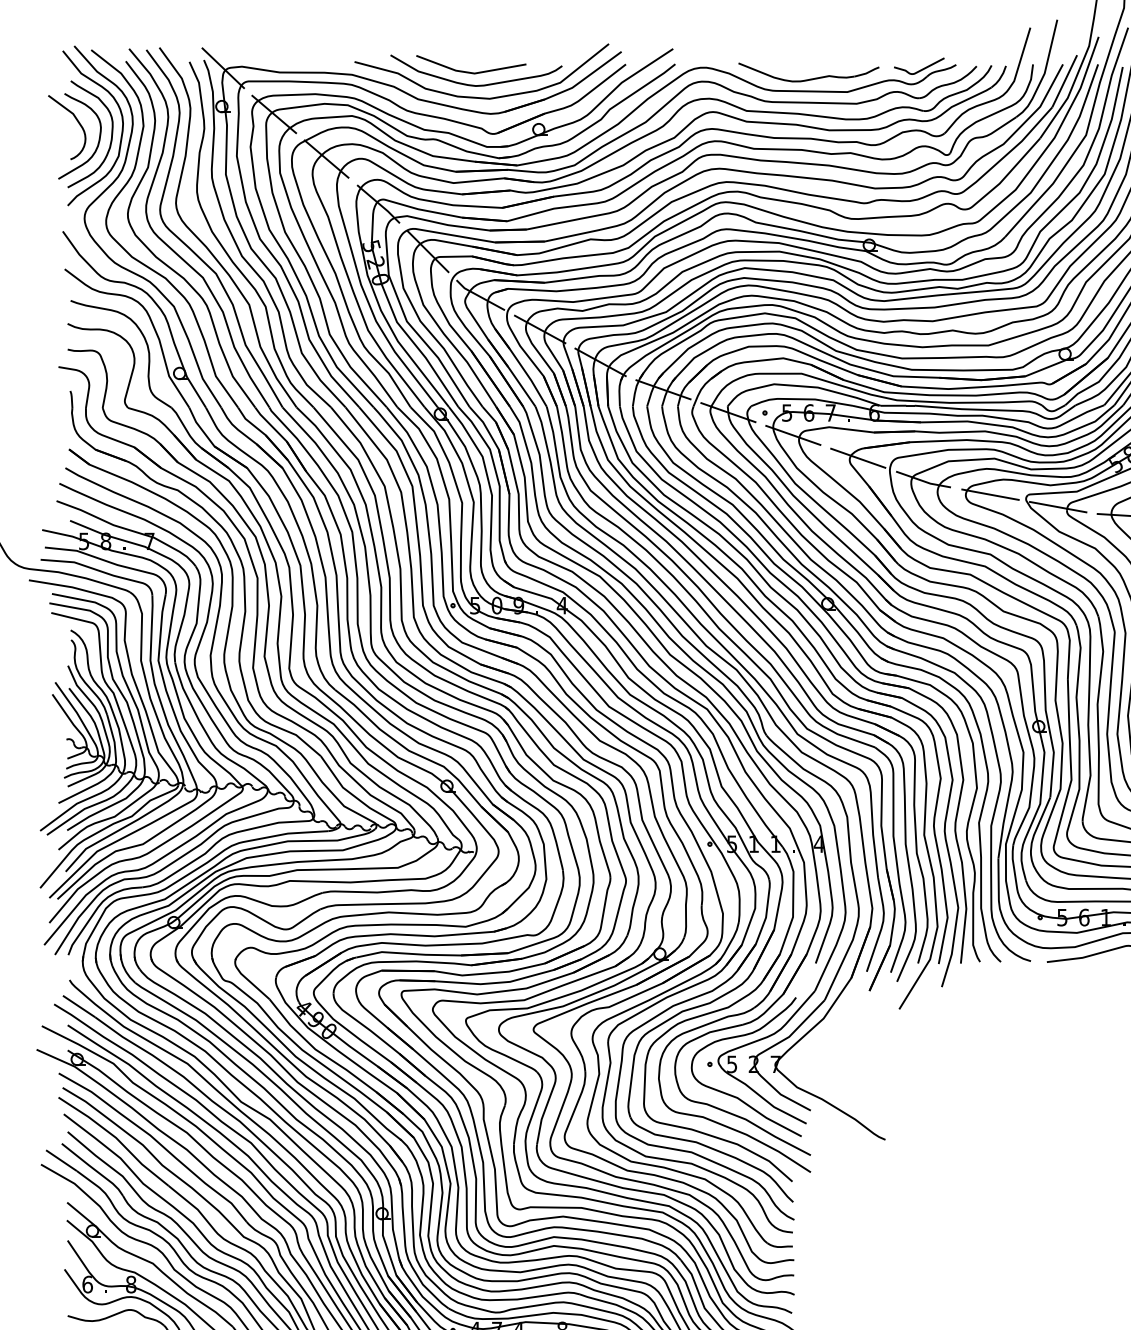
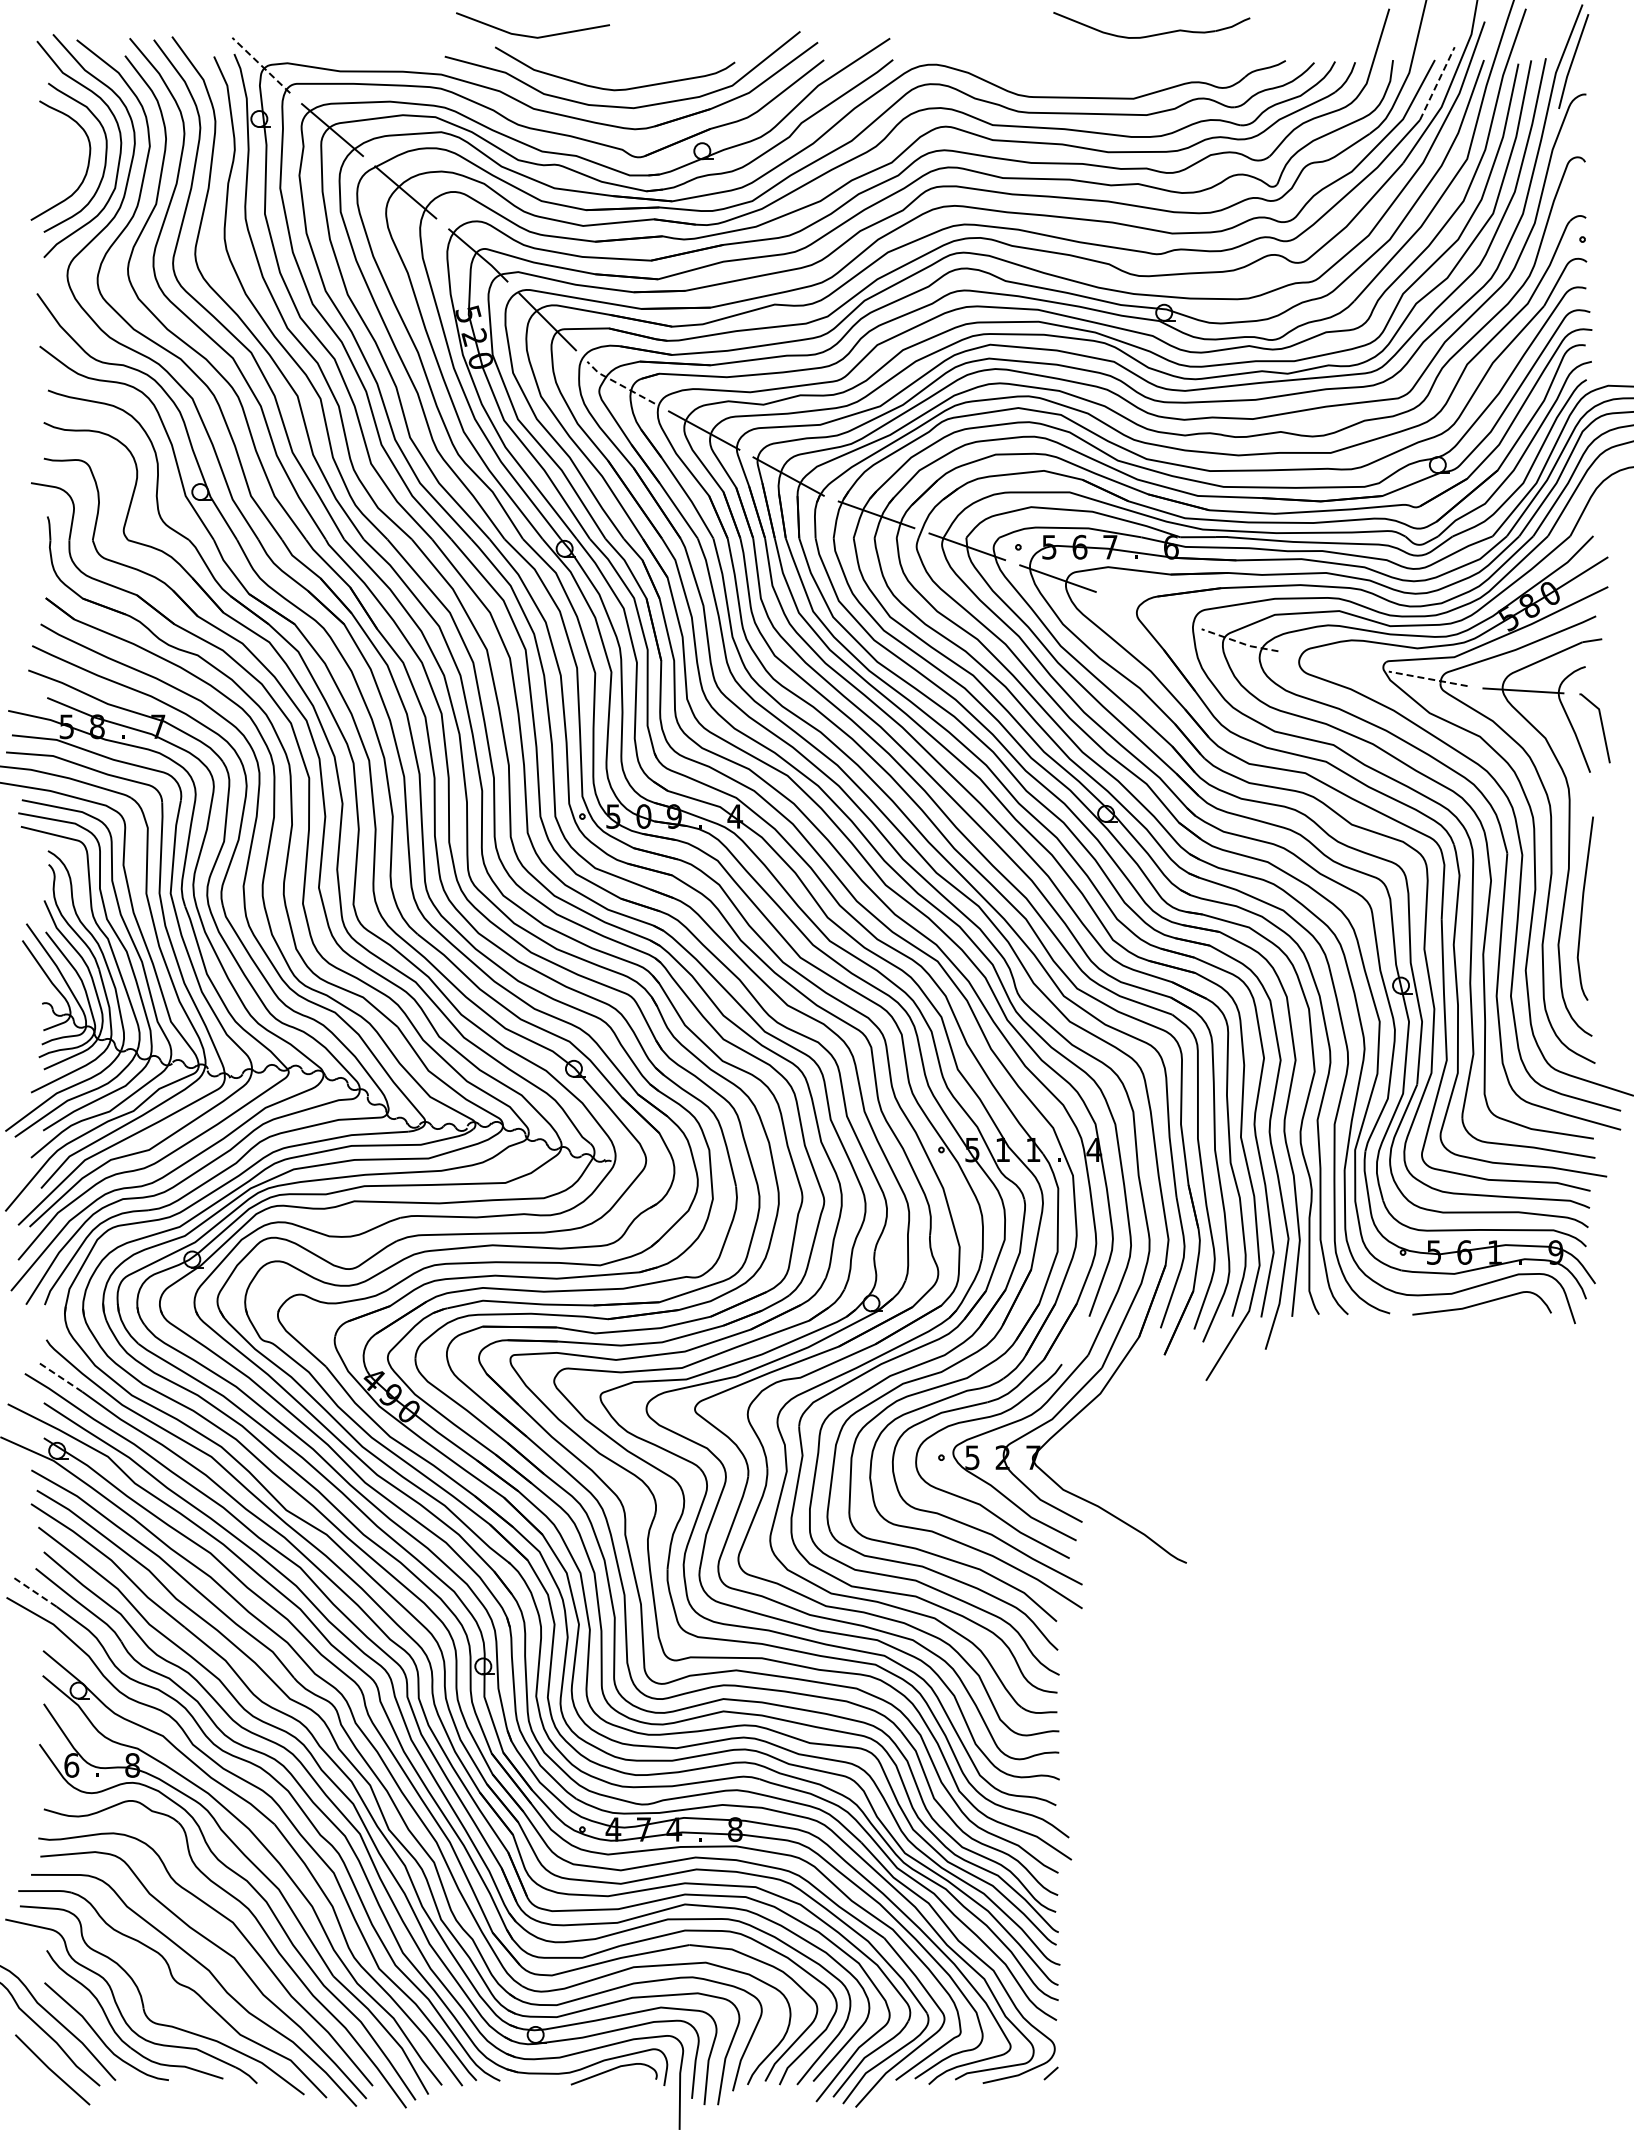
line: (222, 68) -> (260, 65), solid -> dashed
curve: (920, 69) -> (1235, 67), removed
line: (469, 71) -> (530, 35), moved
part: (809, 79) -> (1152, 34), moved
line: (1064, 81) -> (1437, 83), solid -> dashed
curve: (77, 121) -> (57, 140), removed
line: (479, 296) -> (619, 384), solid -> dashed
line: (858, 458) -> (1148, 610), removed
line: (923, 481) -> (1240, 642), solid -> dashed
line: (990, 494) -> (1333, 661), removed
line: (1057, 506) -> (1427, 678), solid -> dashed
line: (78, 1006) -> (59, 1376), solid -> dashed
line: (61, 1160) -> (35, 1592), solid -> dashed

